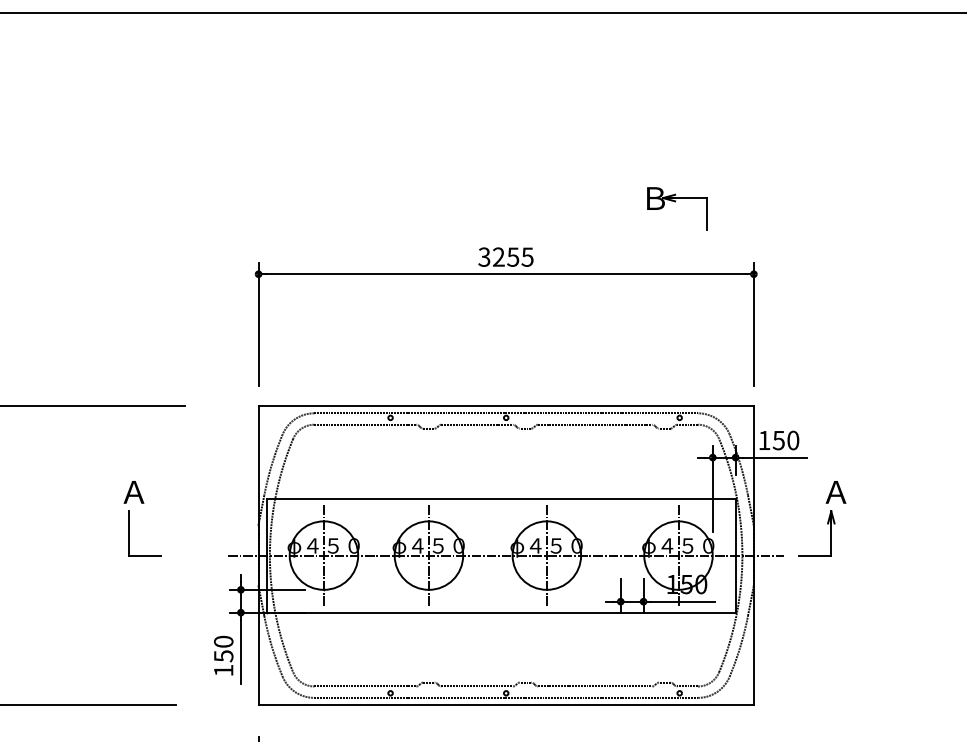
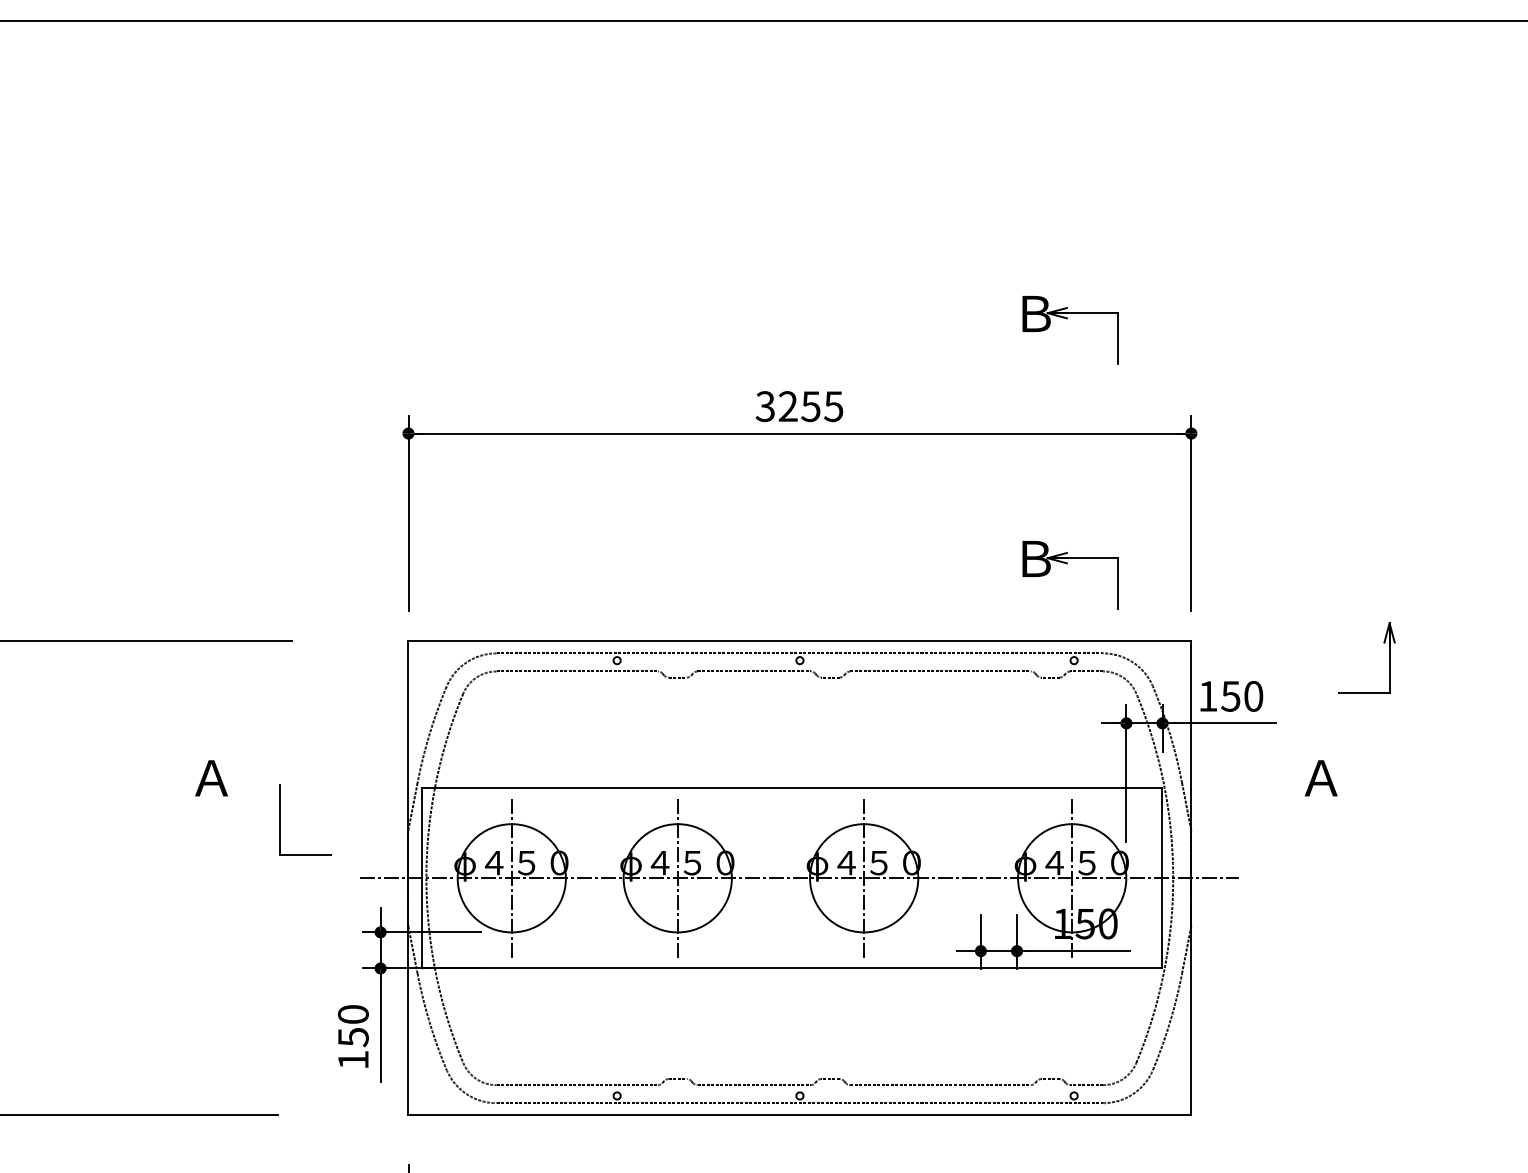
part: (675, 357) -> (1067, 565), added
part: (129, 533) -> (280, 819), moved
part: (830, 533) -> (1388, 658), moved

